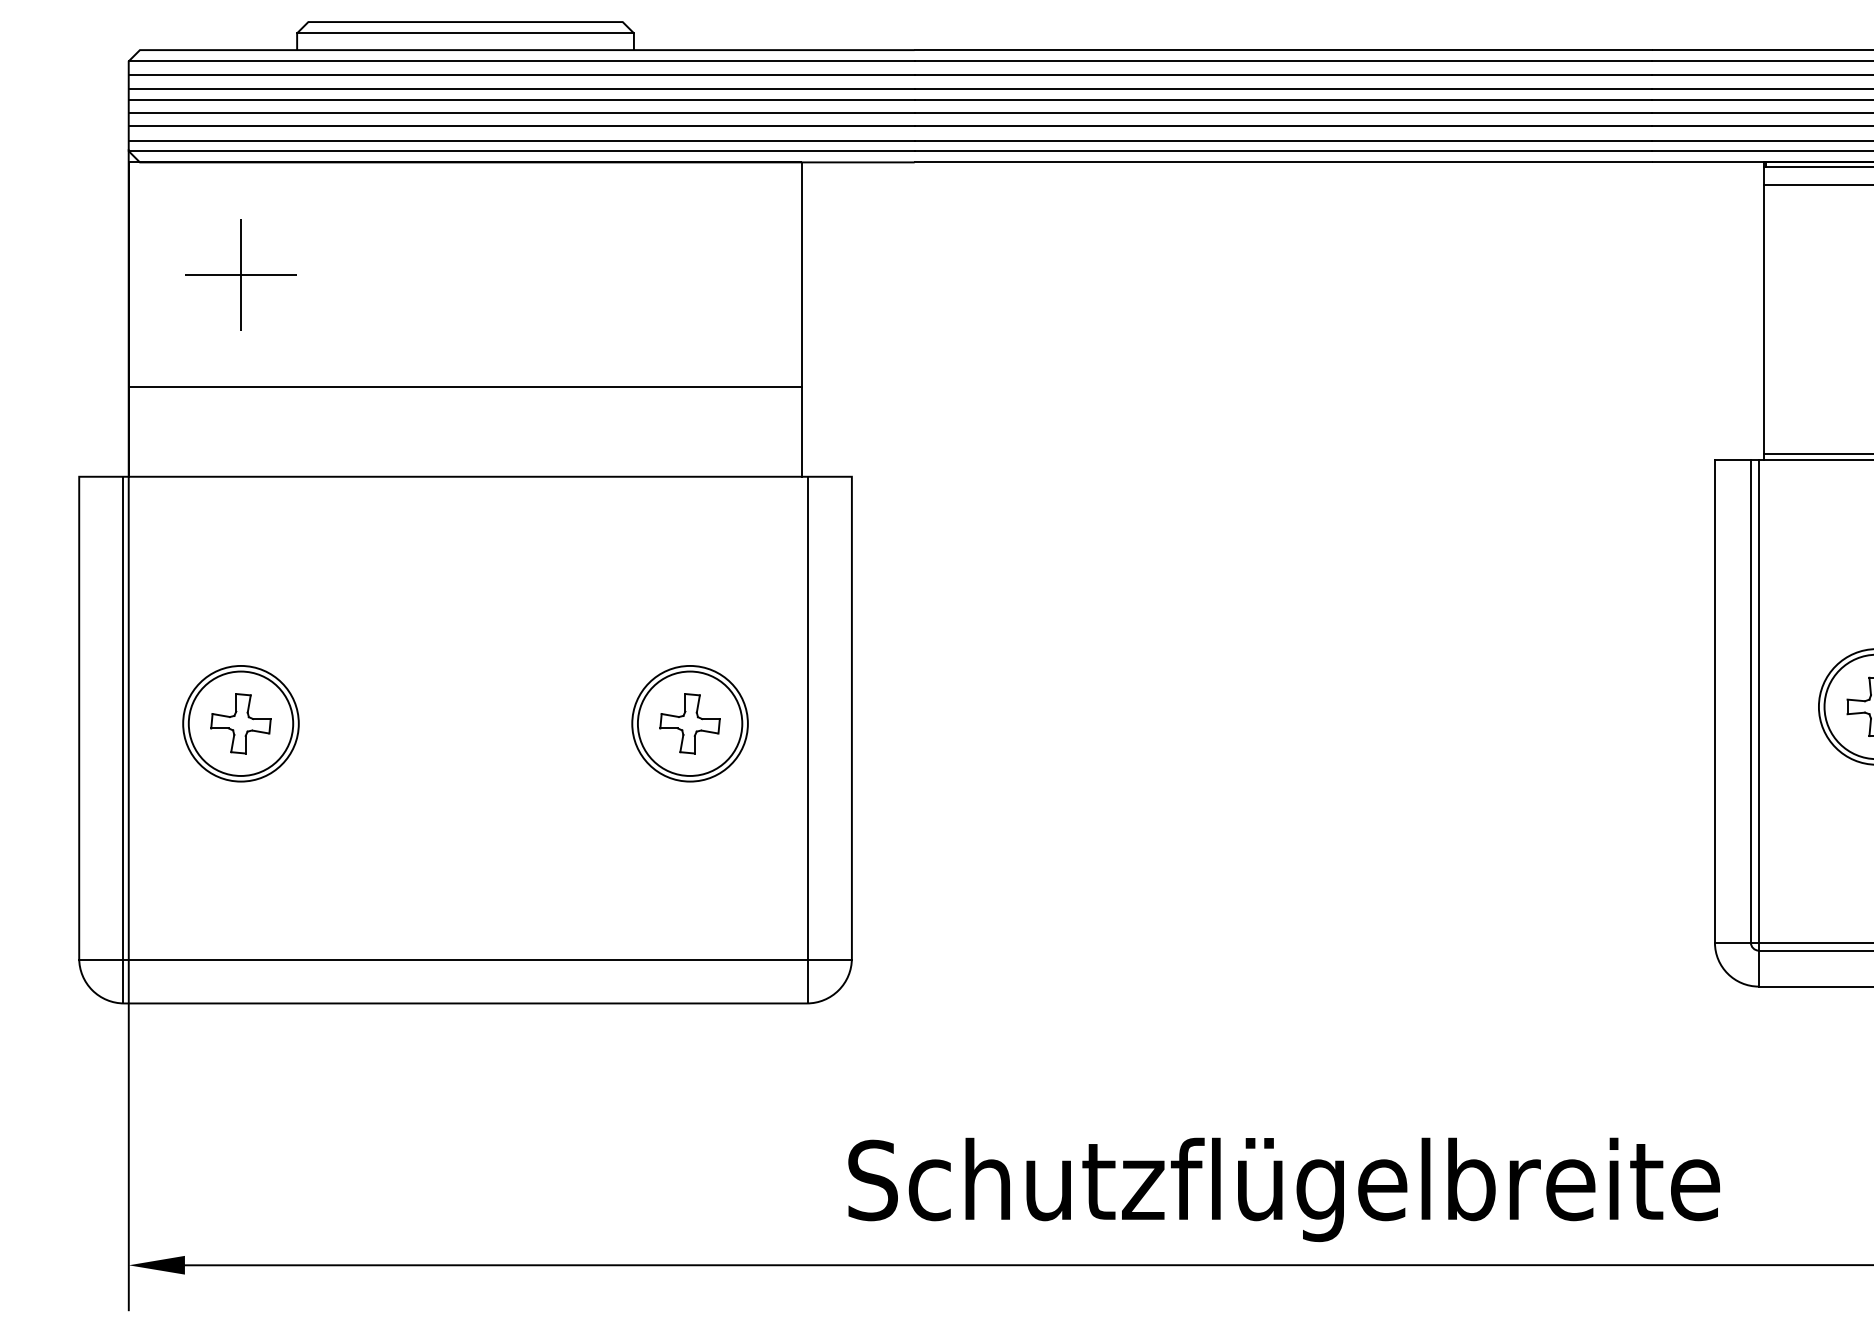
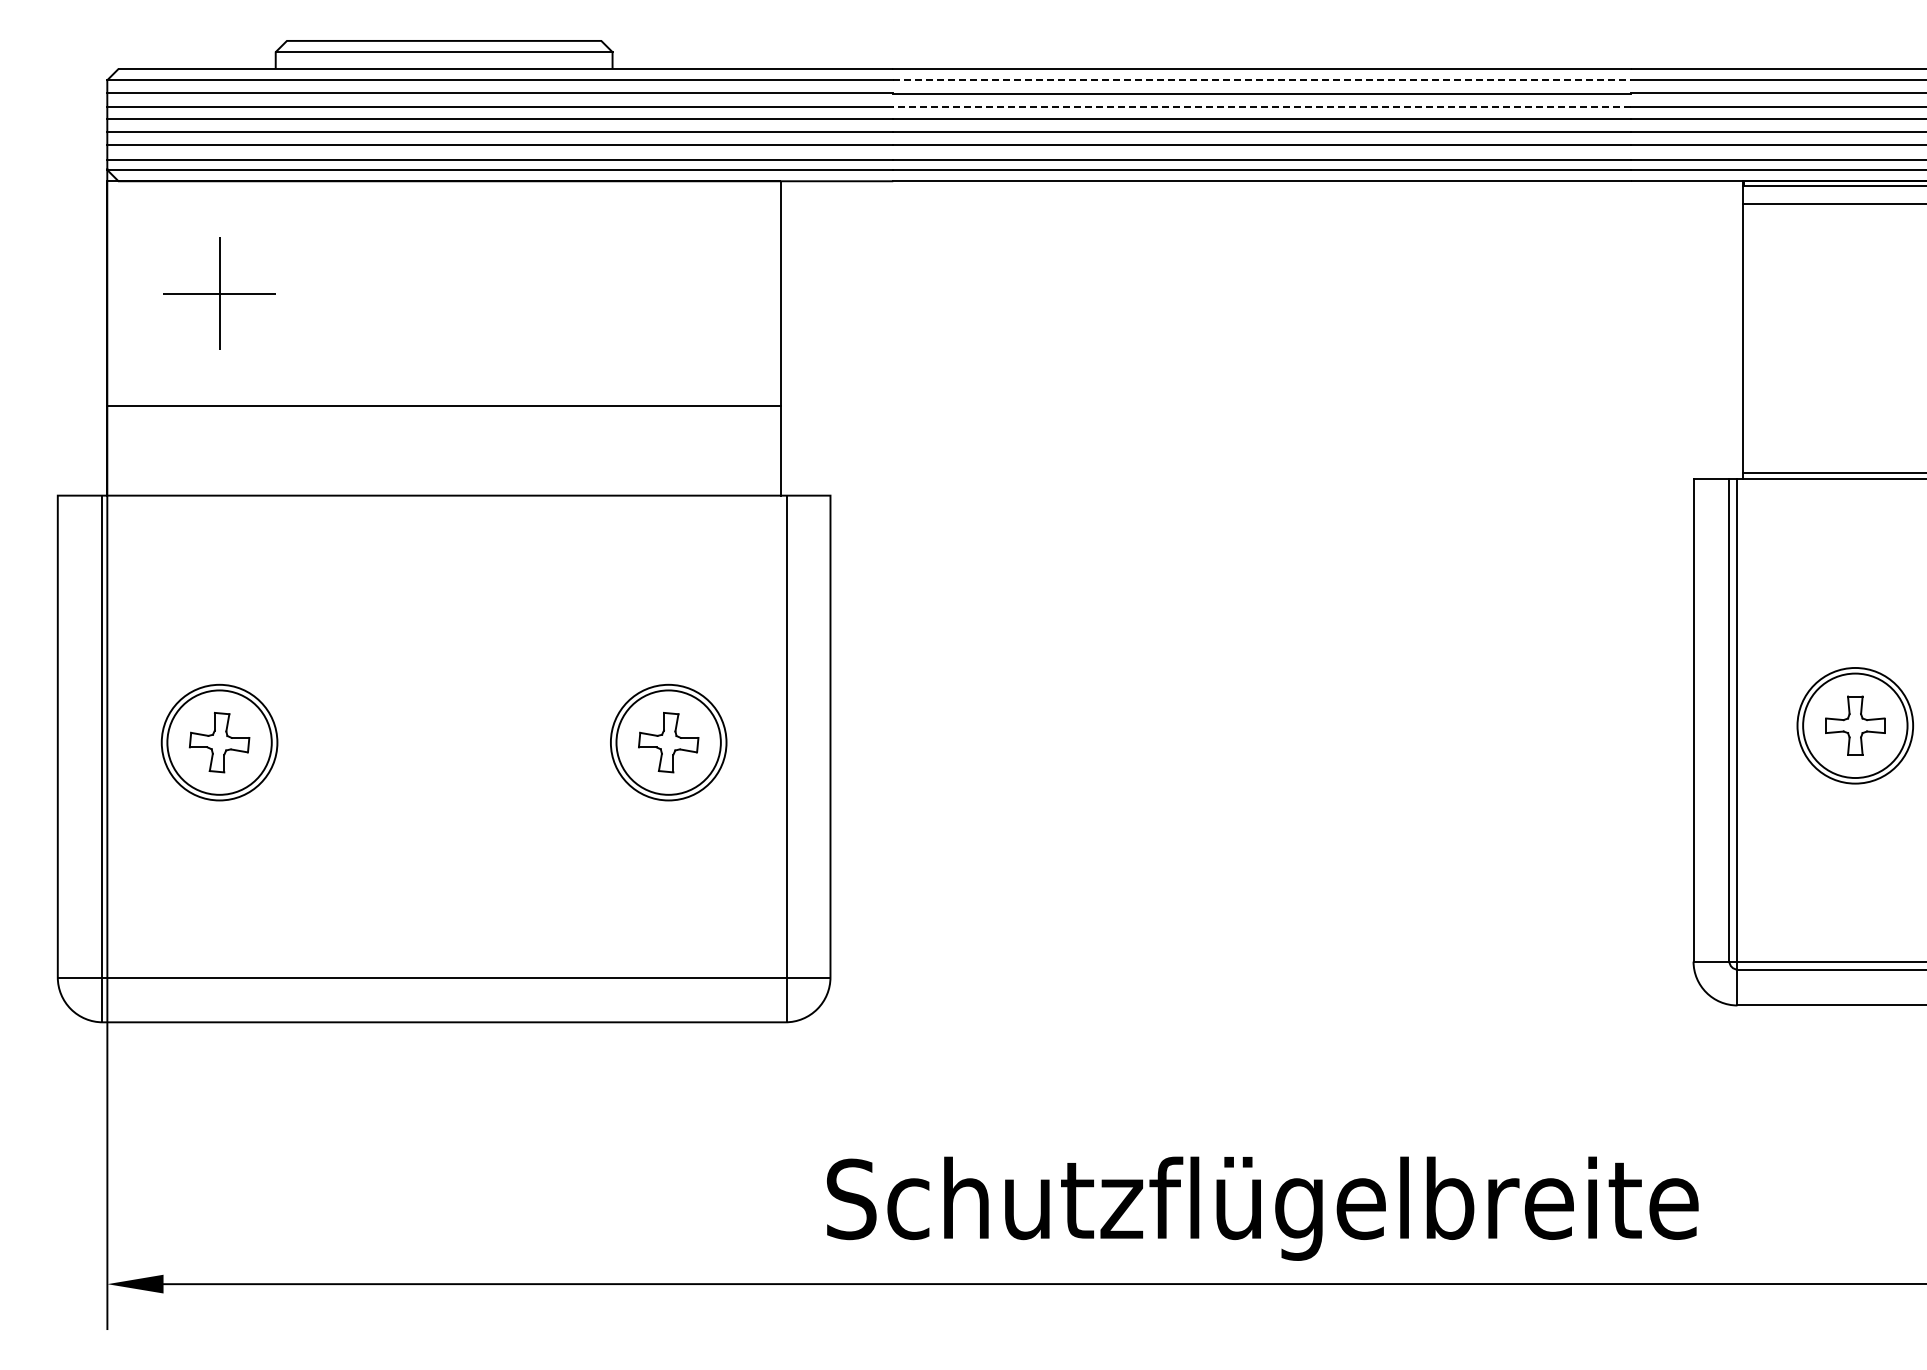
line: (1283, 61) -> (1262, 80), solid -> dashed
line: (1283, 88) -> (1262, 107), solid -> dashed

